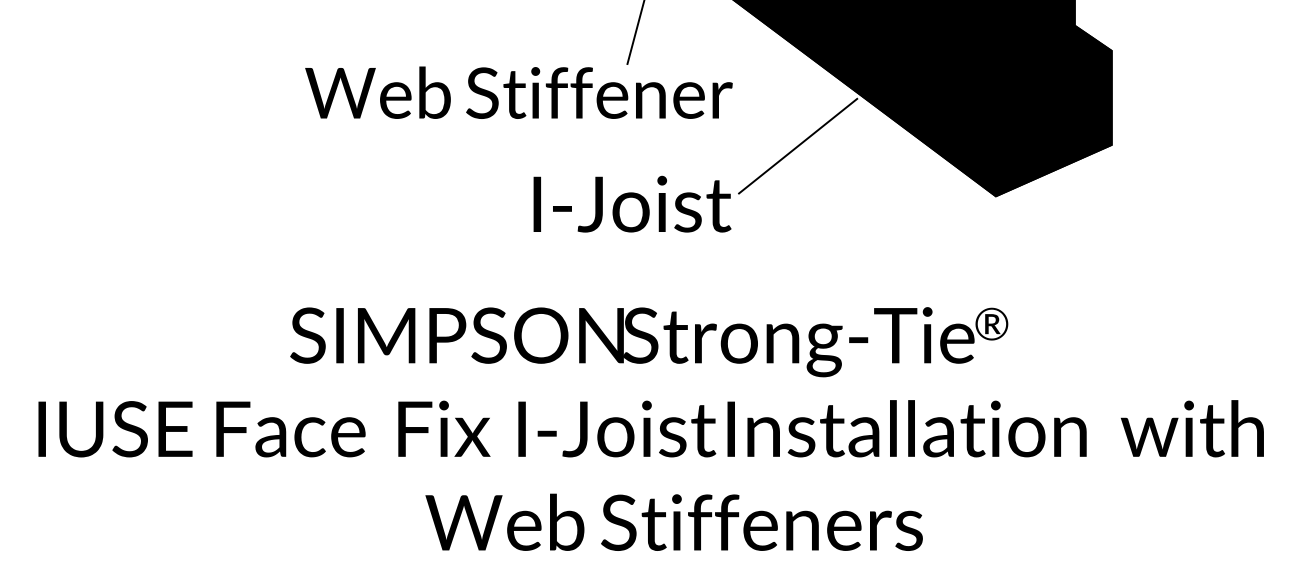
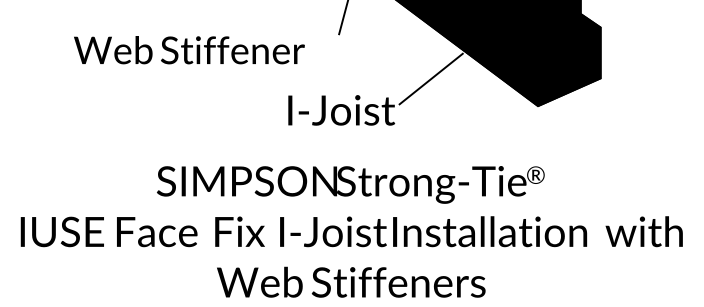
text: (519, 93) -> (189, 50), moved
text: (674, 520) -> (351, 281), moved

